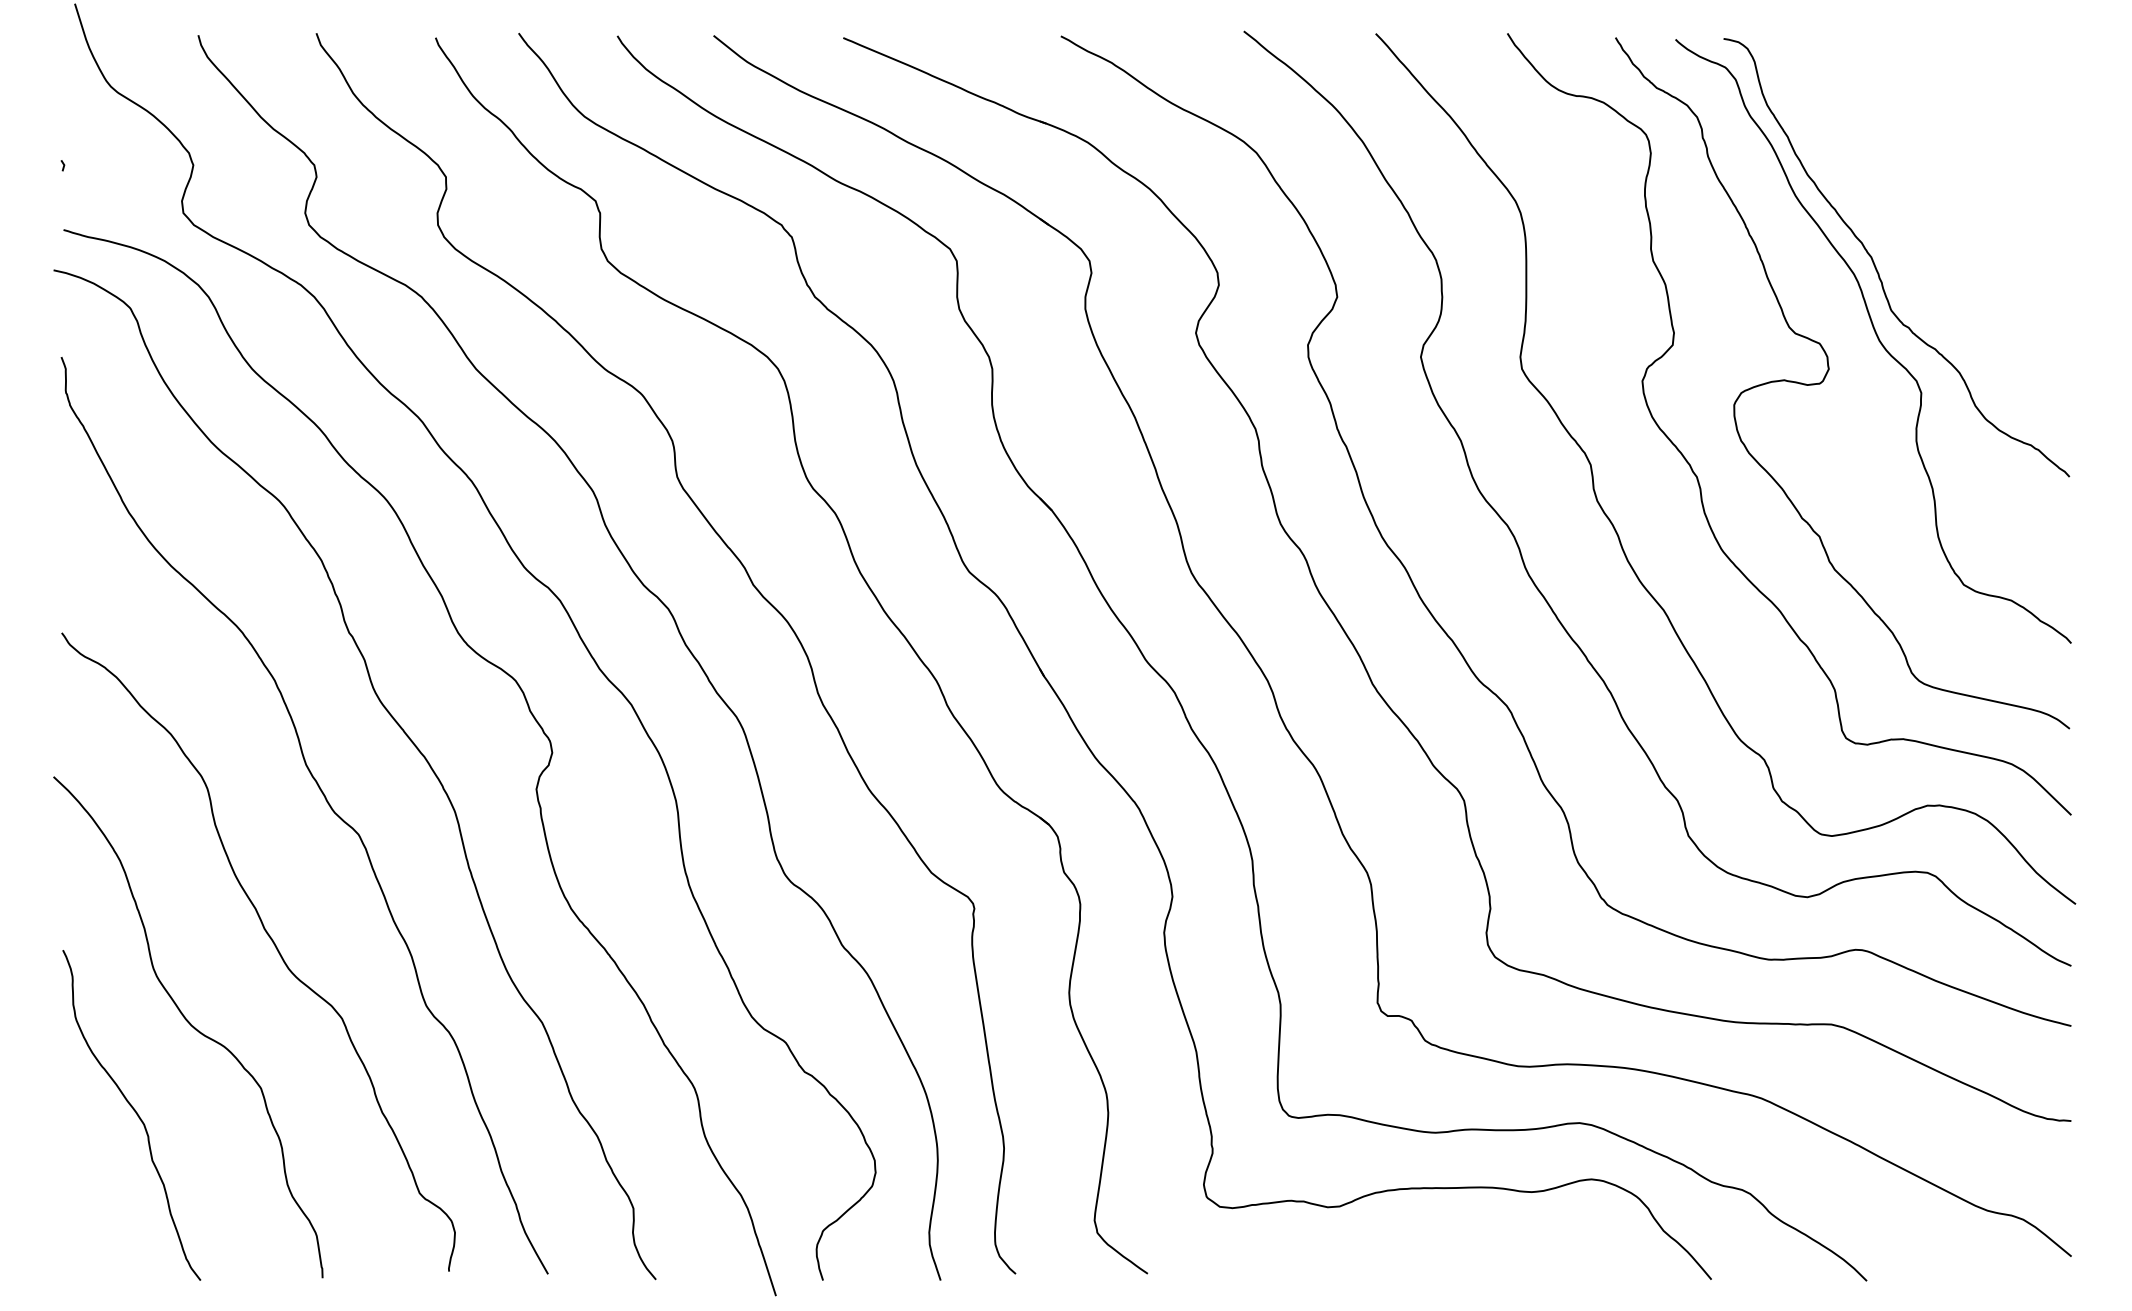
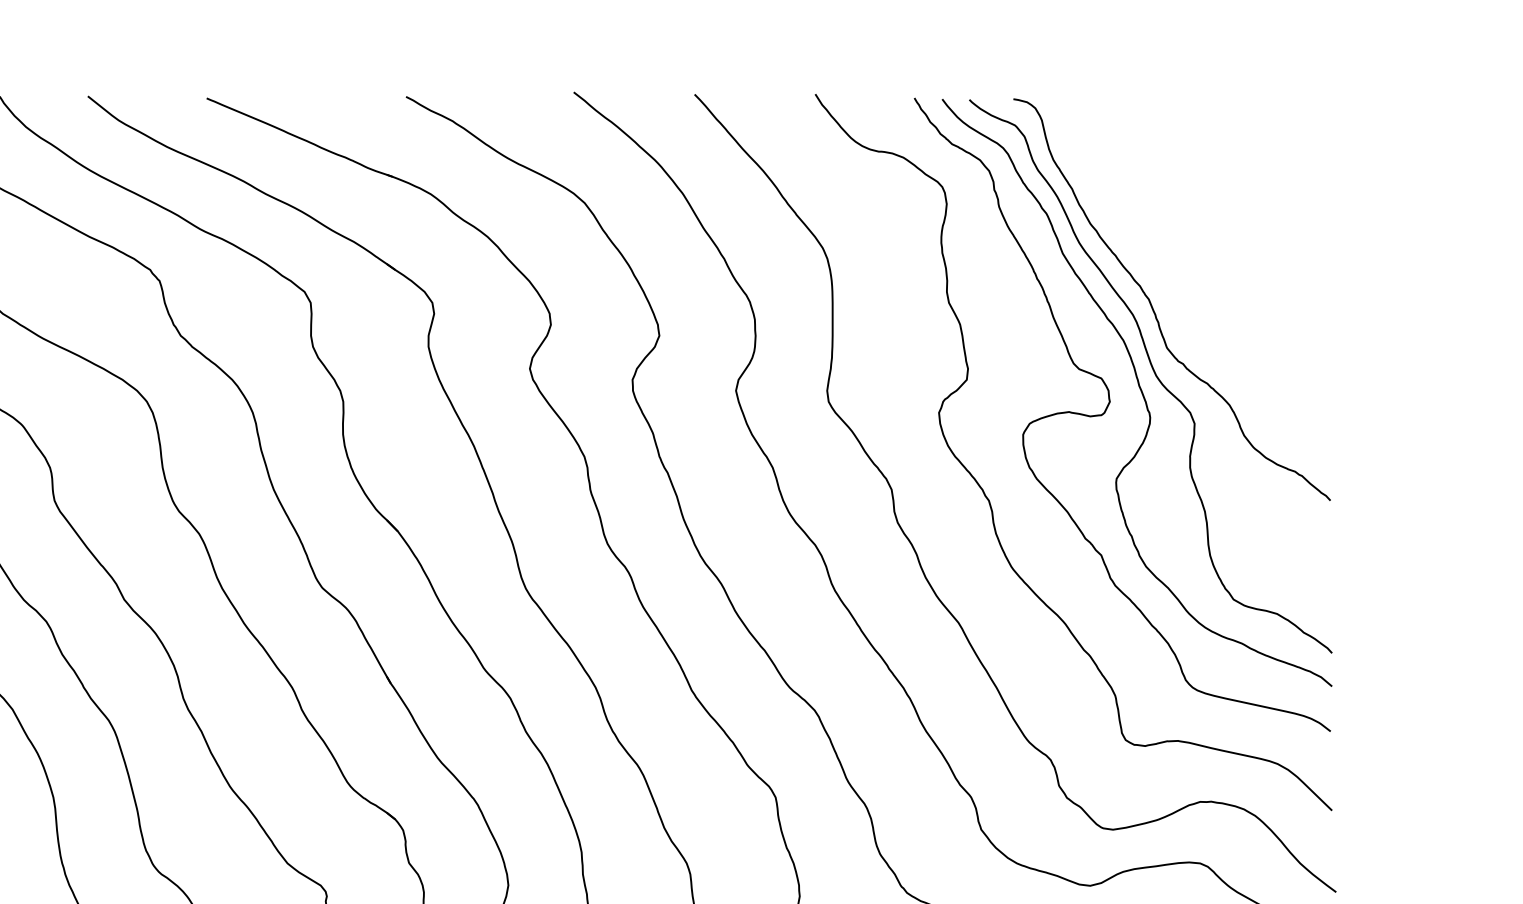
curve: (1862, 358) -> (1140, 392), added

